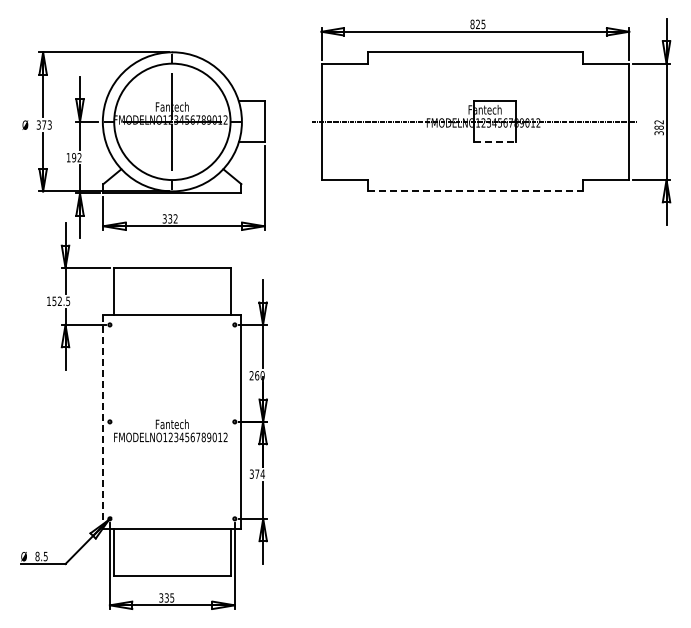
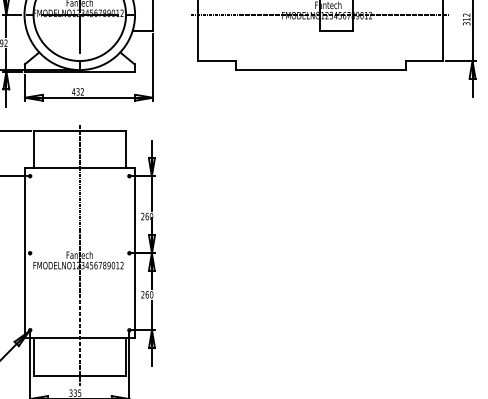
text: (658, 127) -> (466, 19), 382 -> 312
line: (494, 142) -> (335, 31), dashed -> solid
line: (475, 191) -> (320, 70), dashed -> solid
text: (164, 218) -> (73, 91), 332 -> 432
line: (103, 422) -> (25, 253), dashed -> solid
line: (172, 424) -> (79, 255), added
text: (256, 473) -> (146, 294), 374 -> 260

